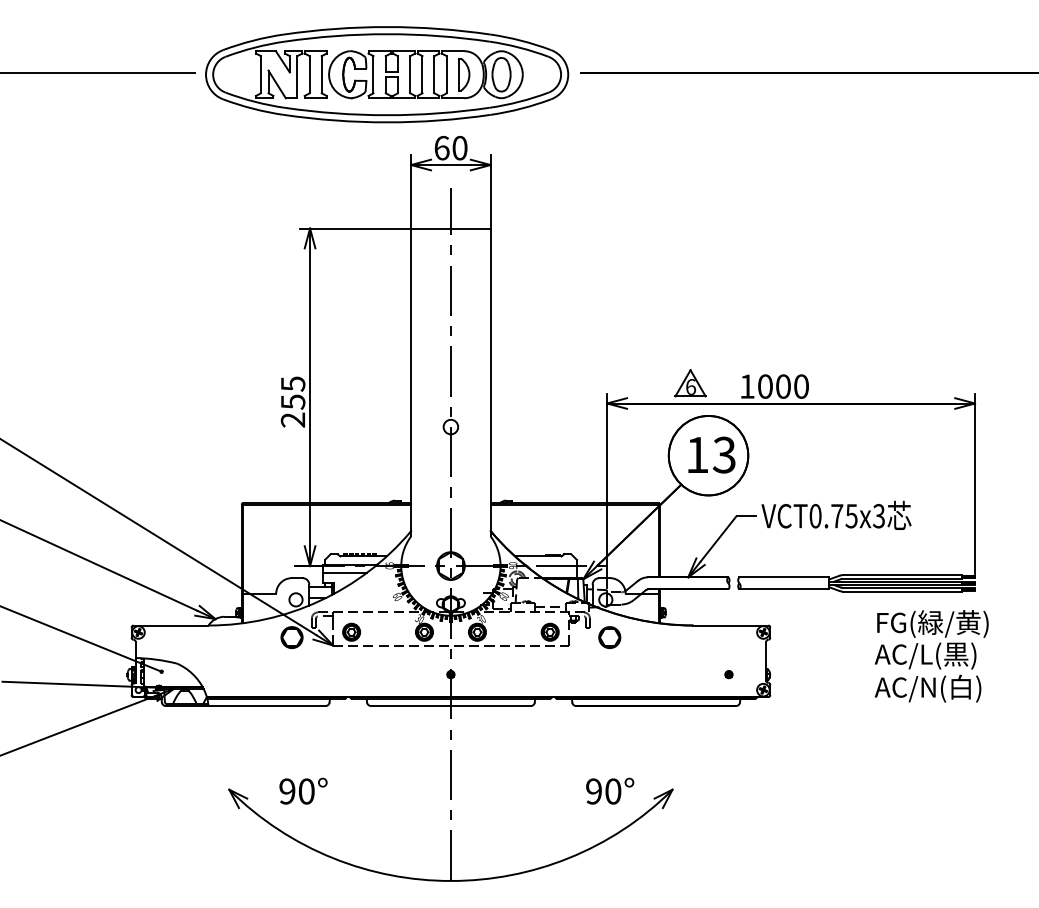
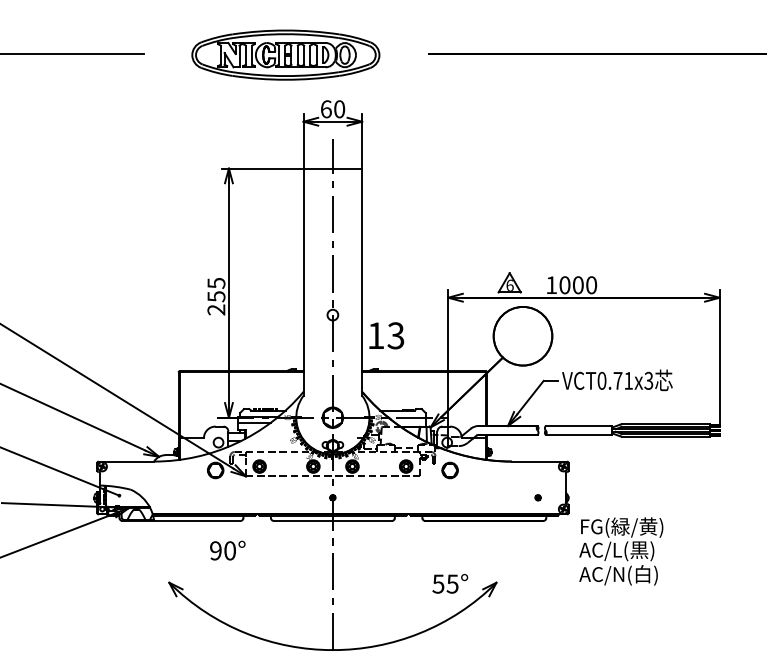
part: (387, 74) -> (286, 54), size x0.7
text: (711, 454) -> (386, 335), moved
text: (851, 516) -> (628, 381), VCT0.75x3 -> VCT0.71x3
text: (931, 656) -> (621, 551), moved
text: (303, 790) -> (227, 550), moved
text: (603, 791) -> (445, 584), 90° -> 55°

